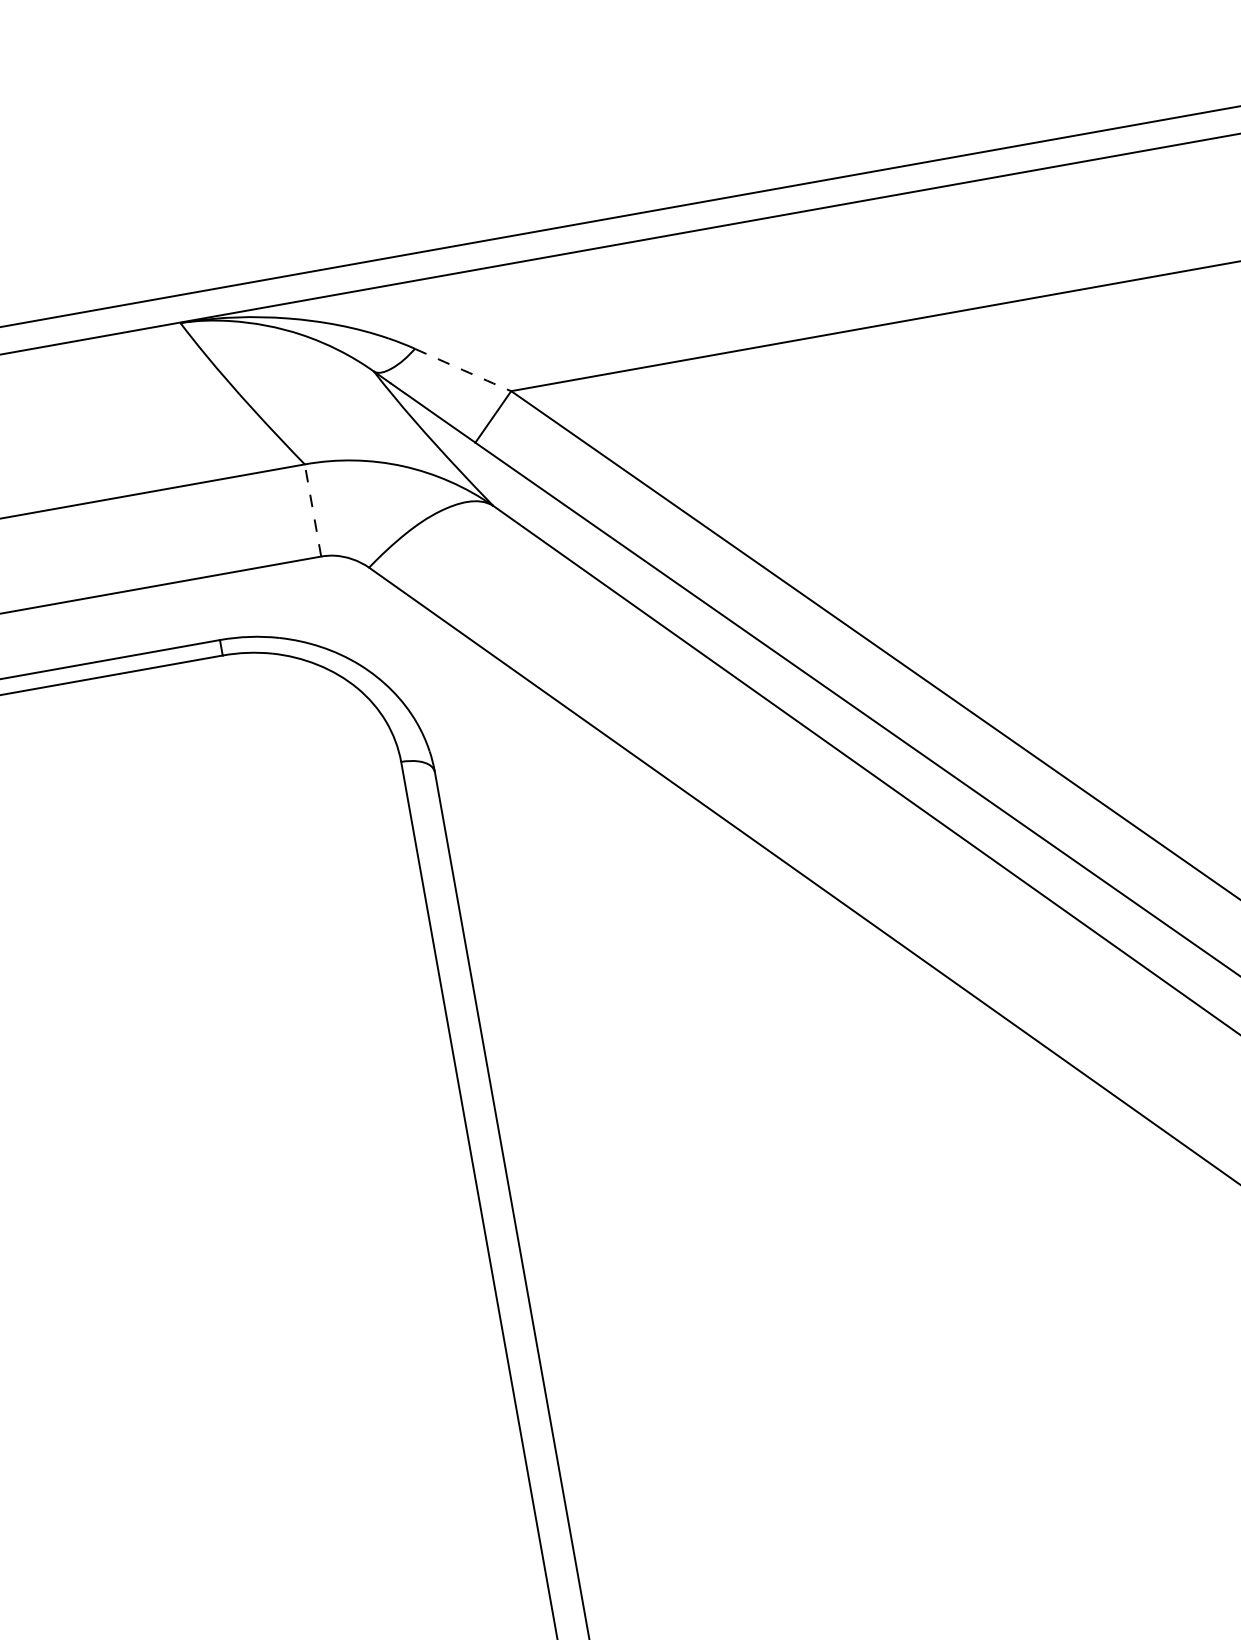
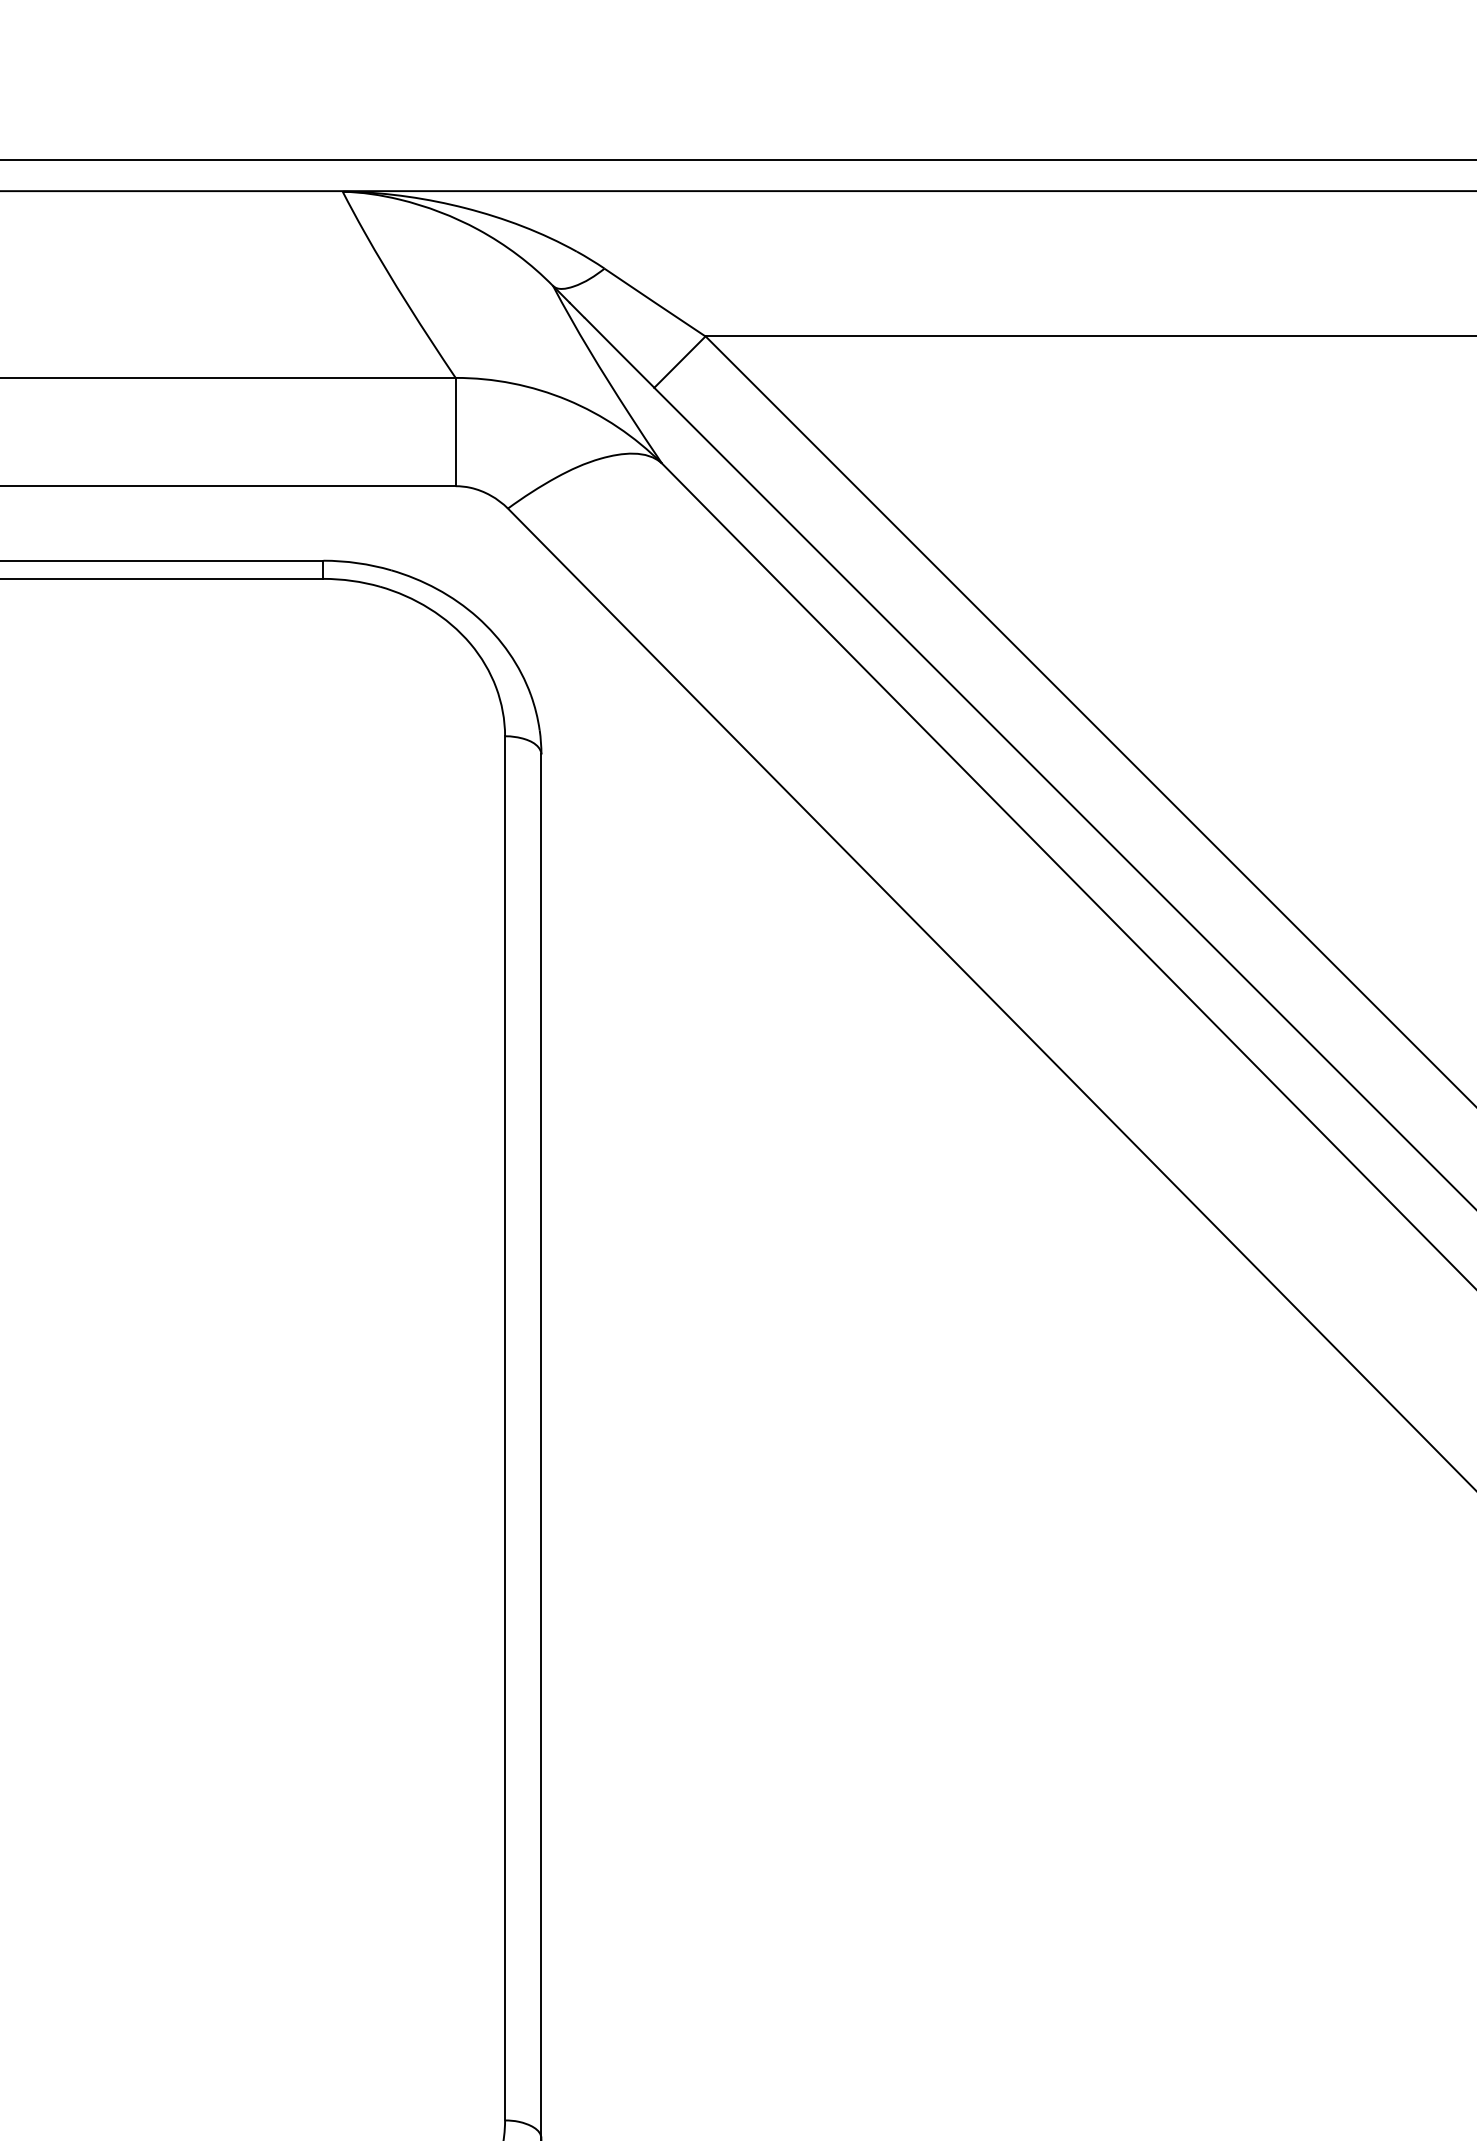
arc: (463, 369) -> (655, 302), dashed -> solid
line: (312, 510) -> (455, 431), dashed -> solid

